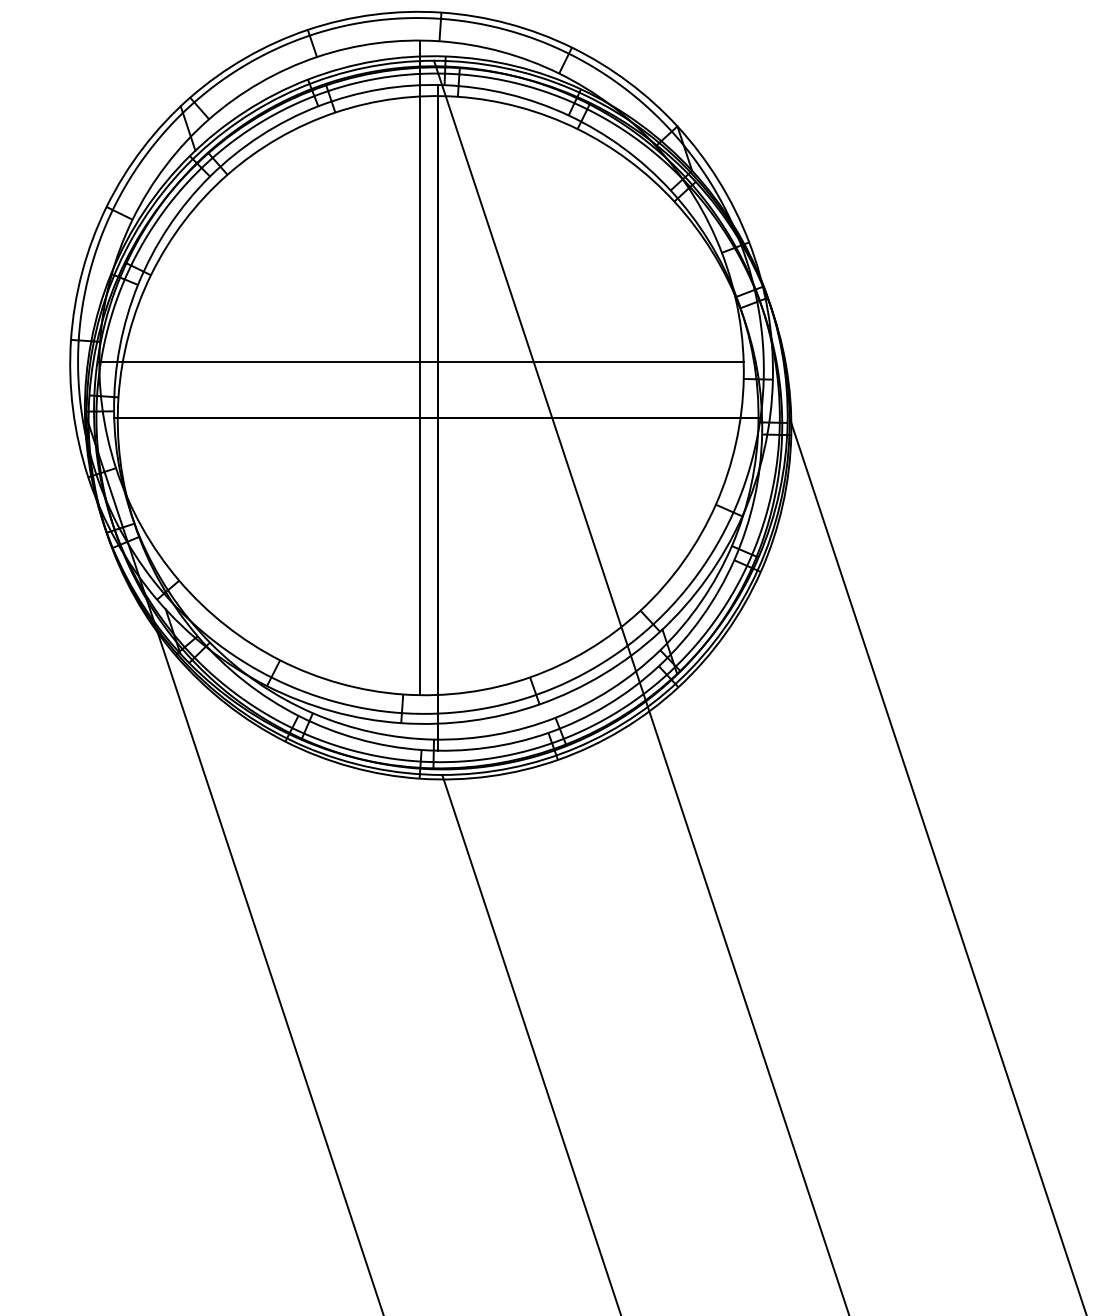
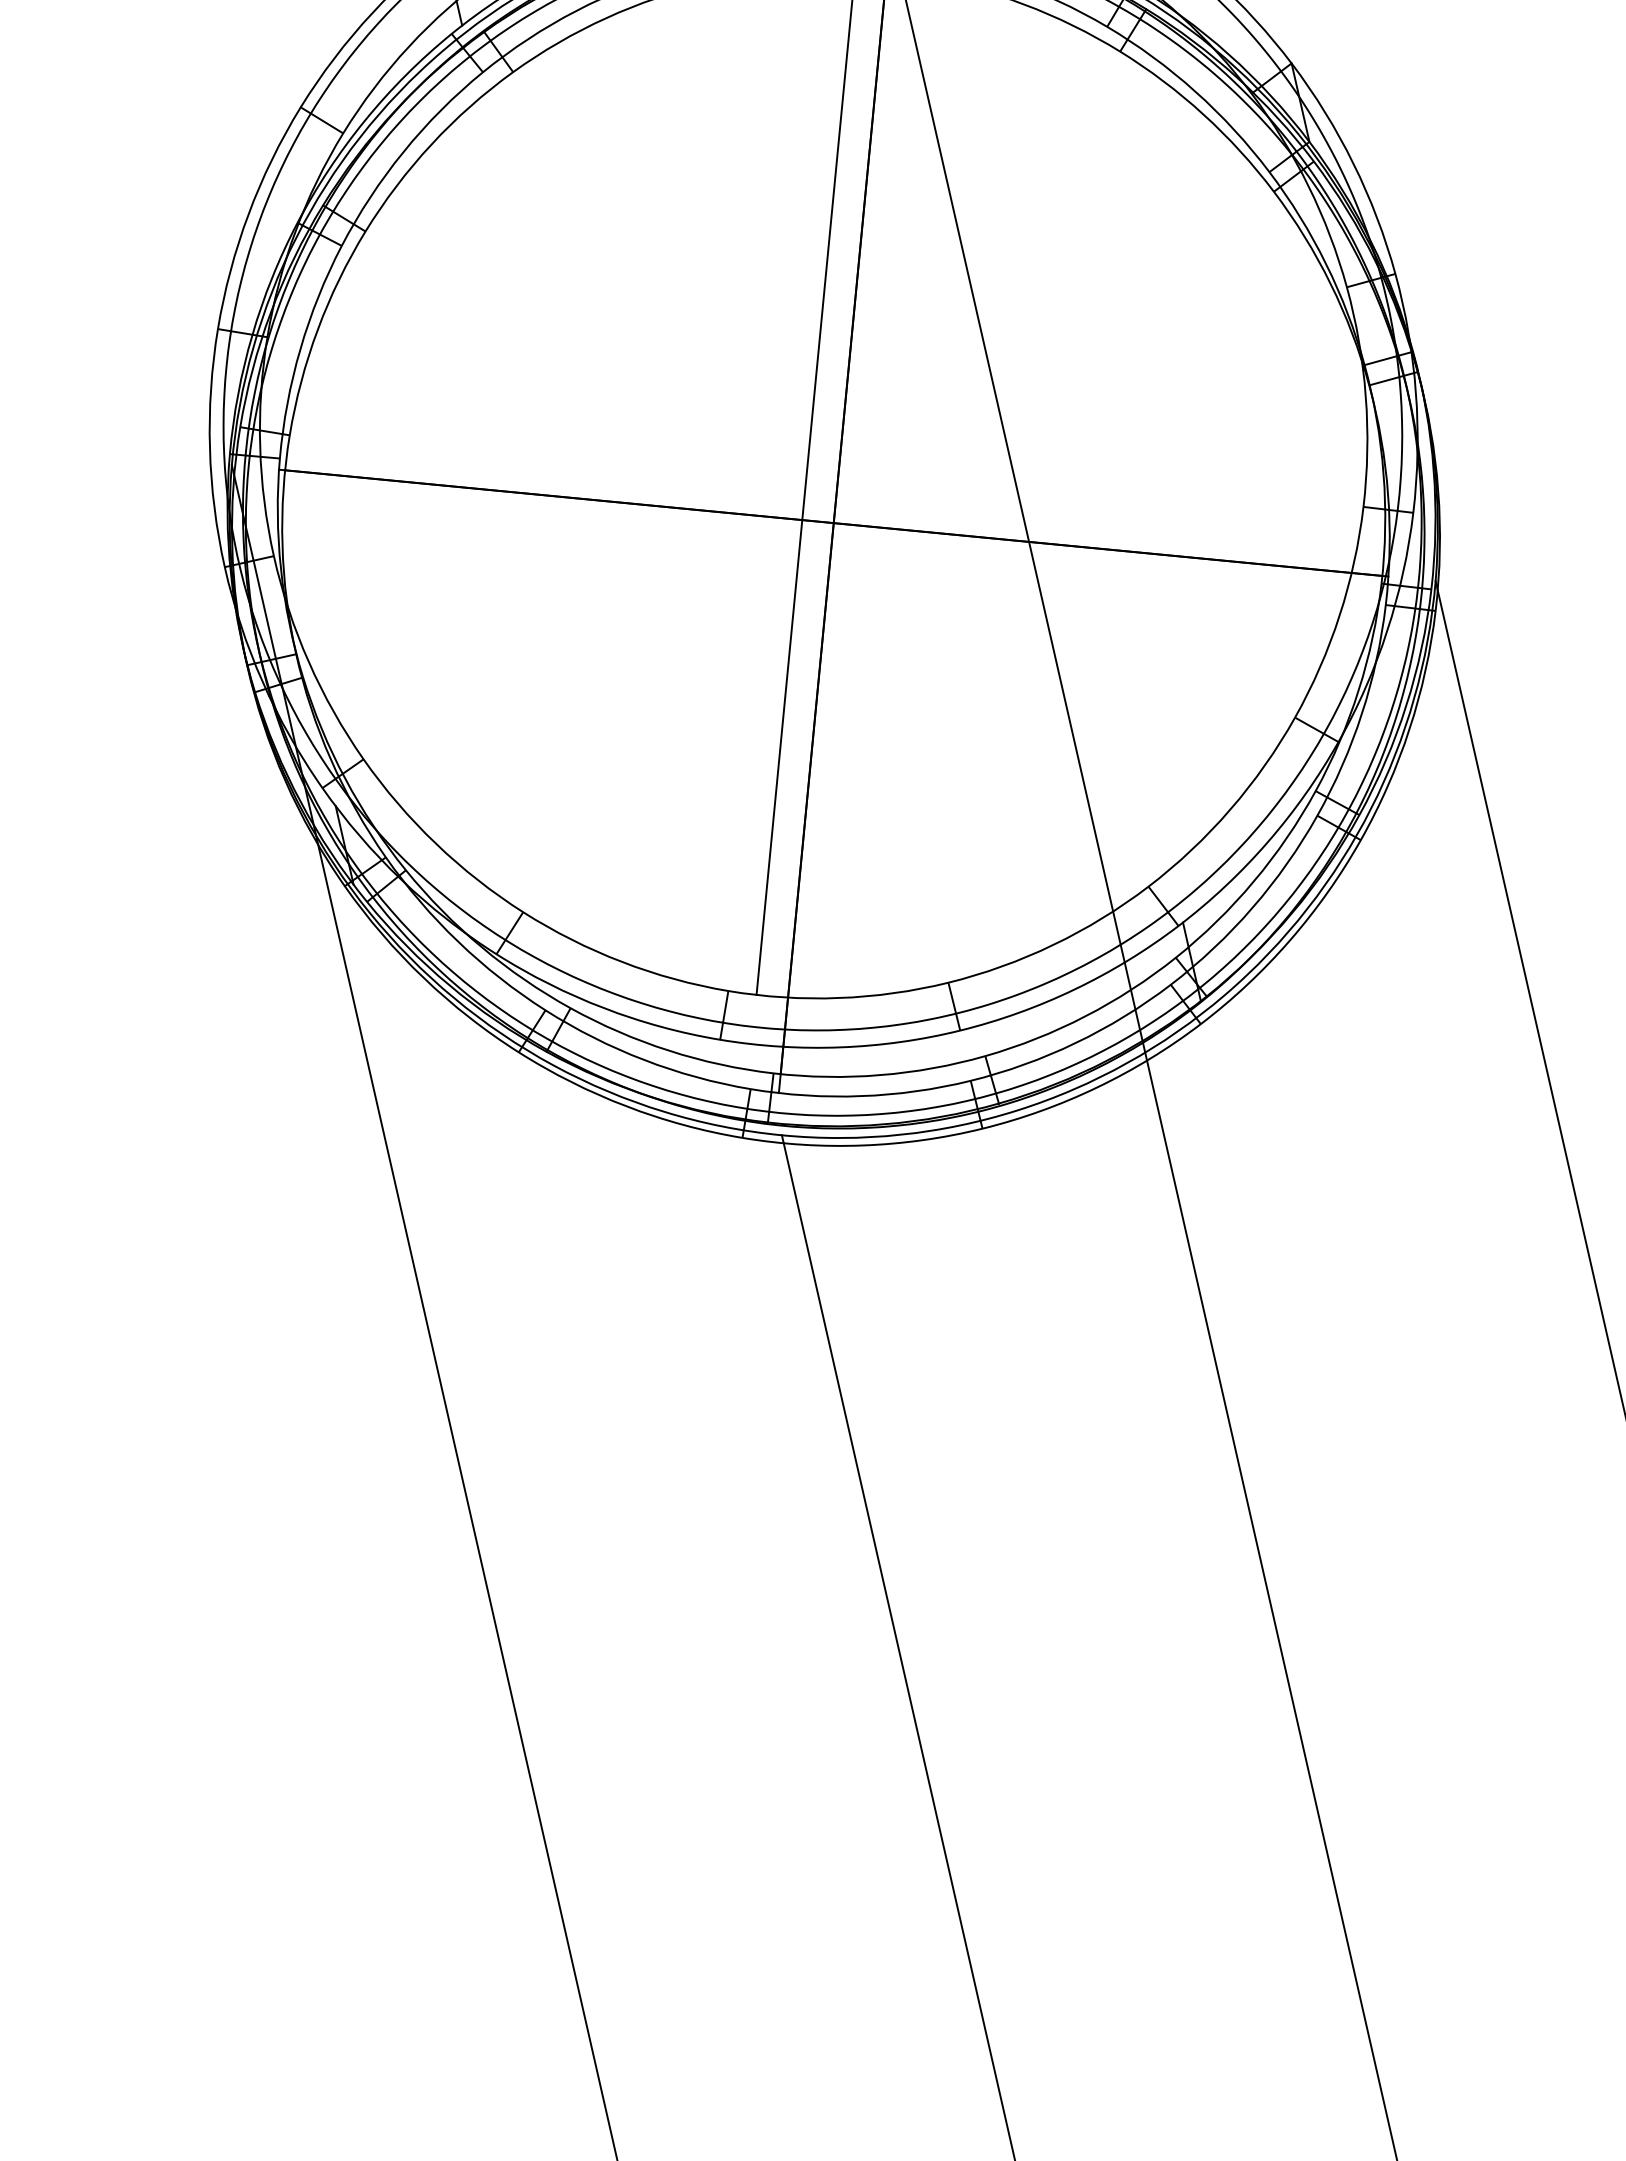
line: (421, 362) -> (814, 425), removed

